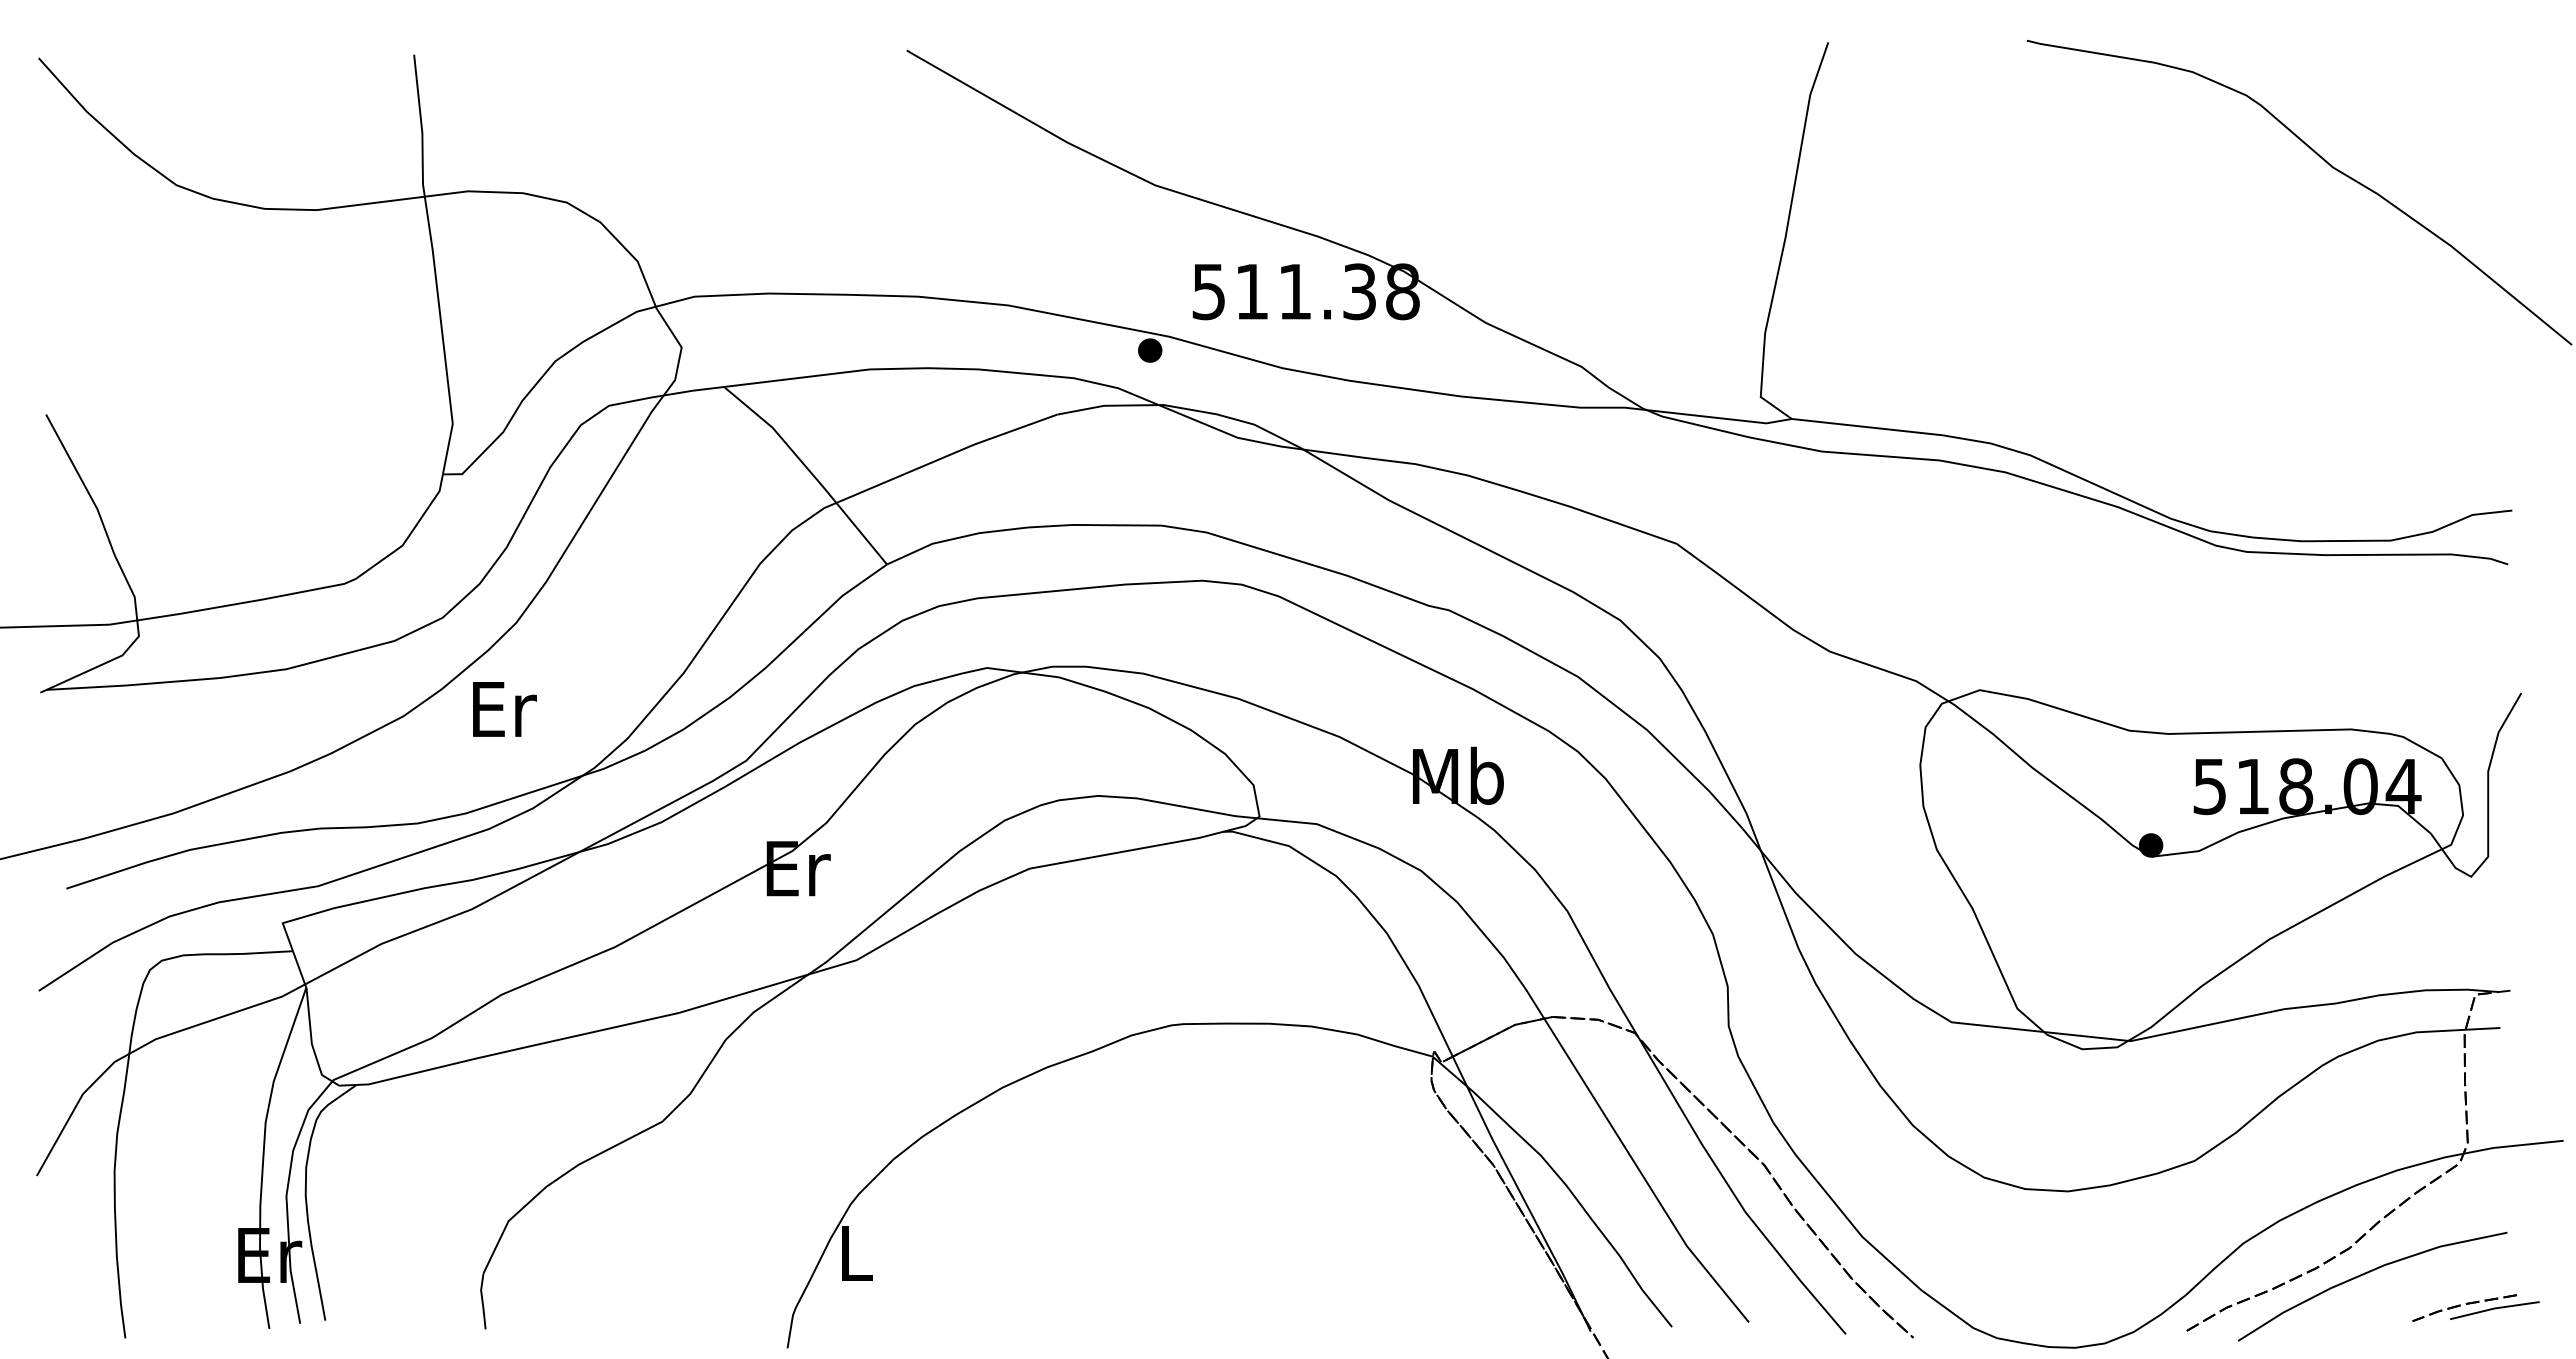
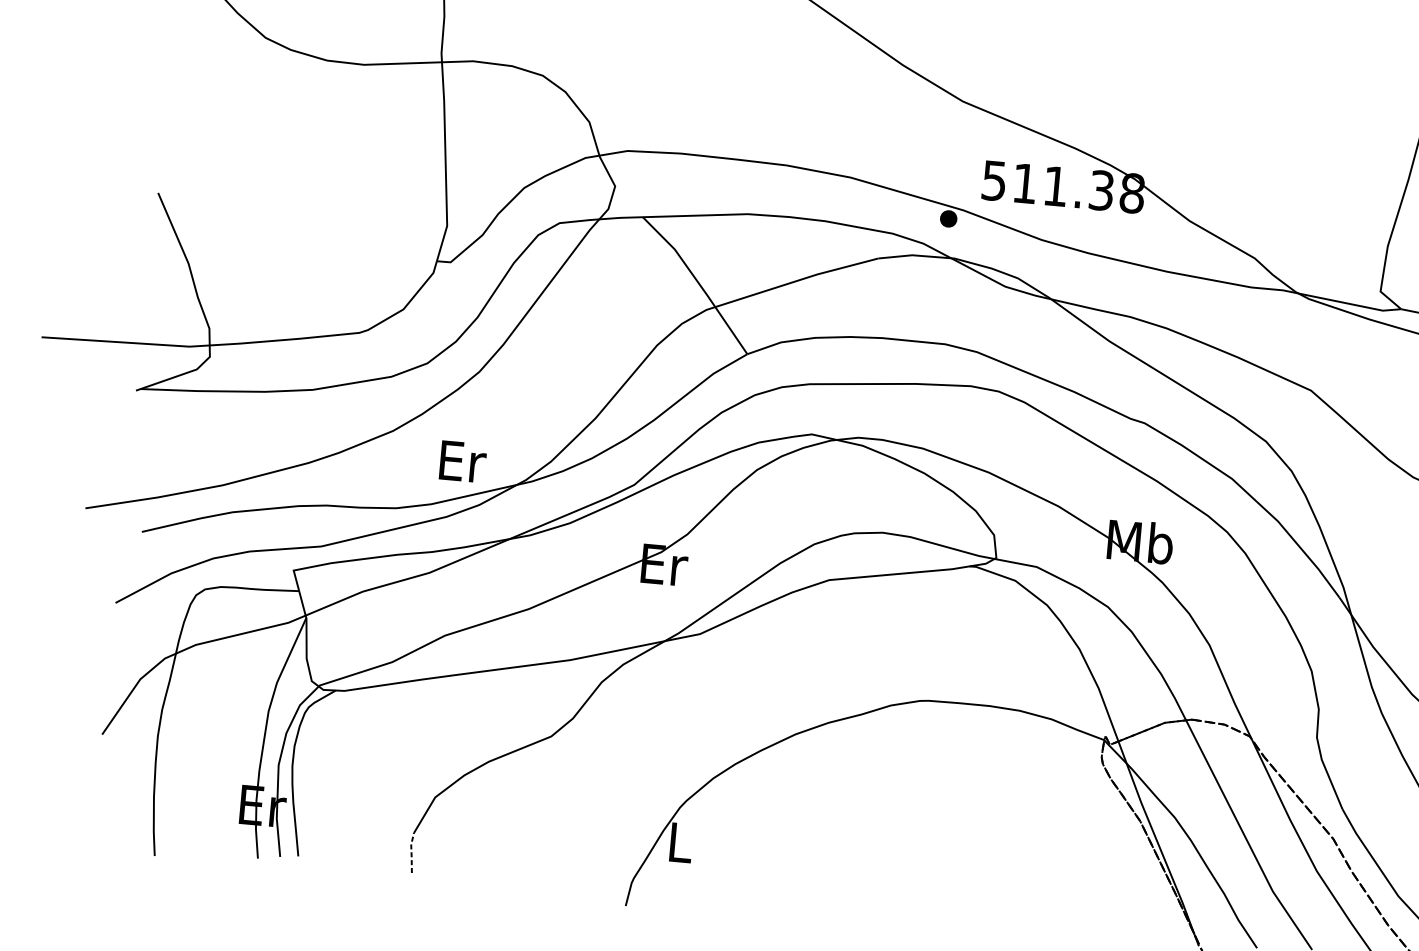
text: (504, 709) -> (462, 461), moved
line: (482, 1301) -> (411, 852), solid -> dashed

